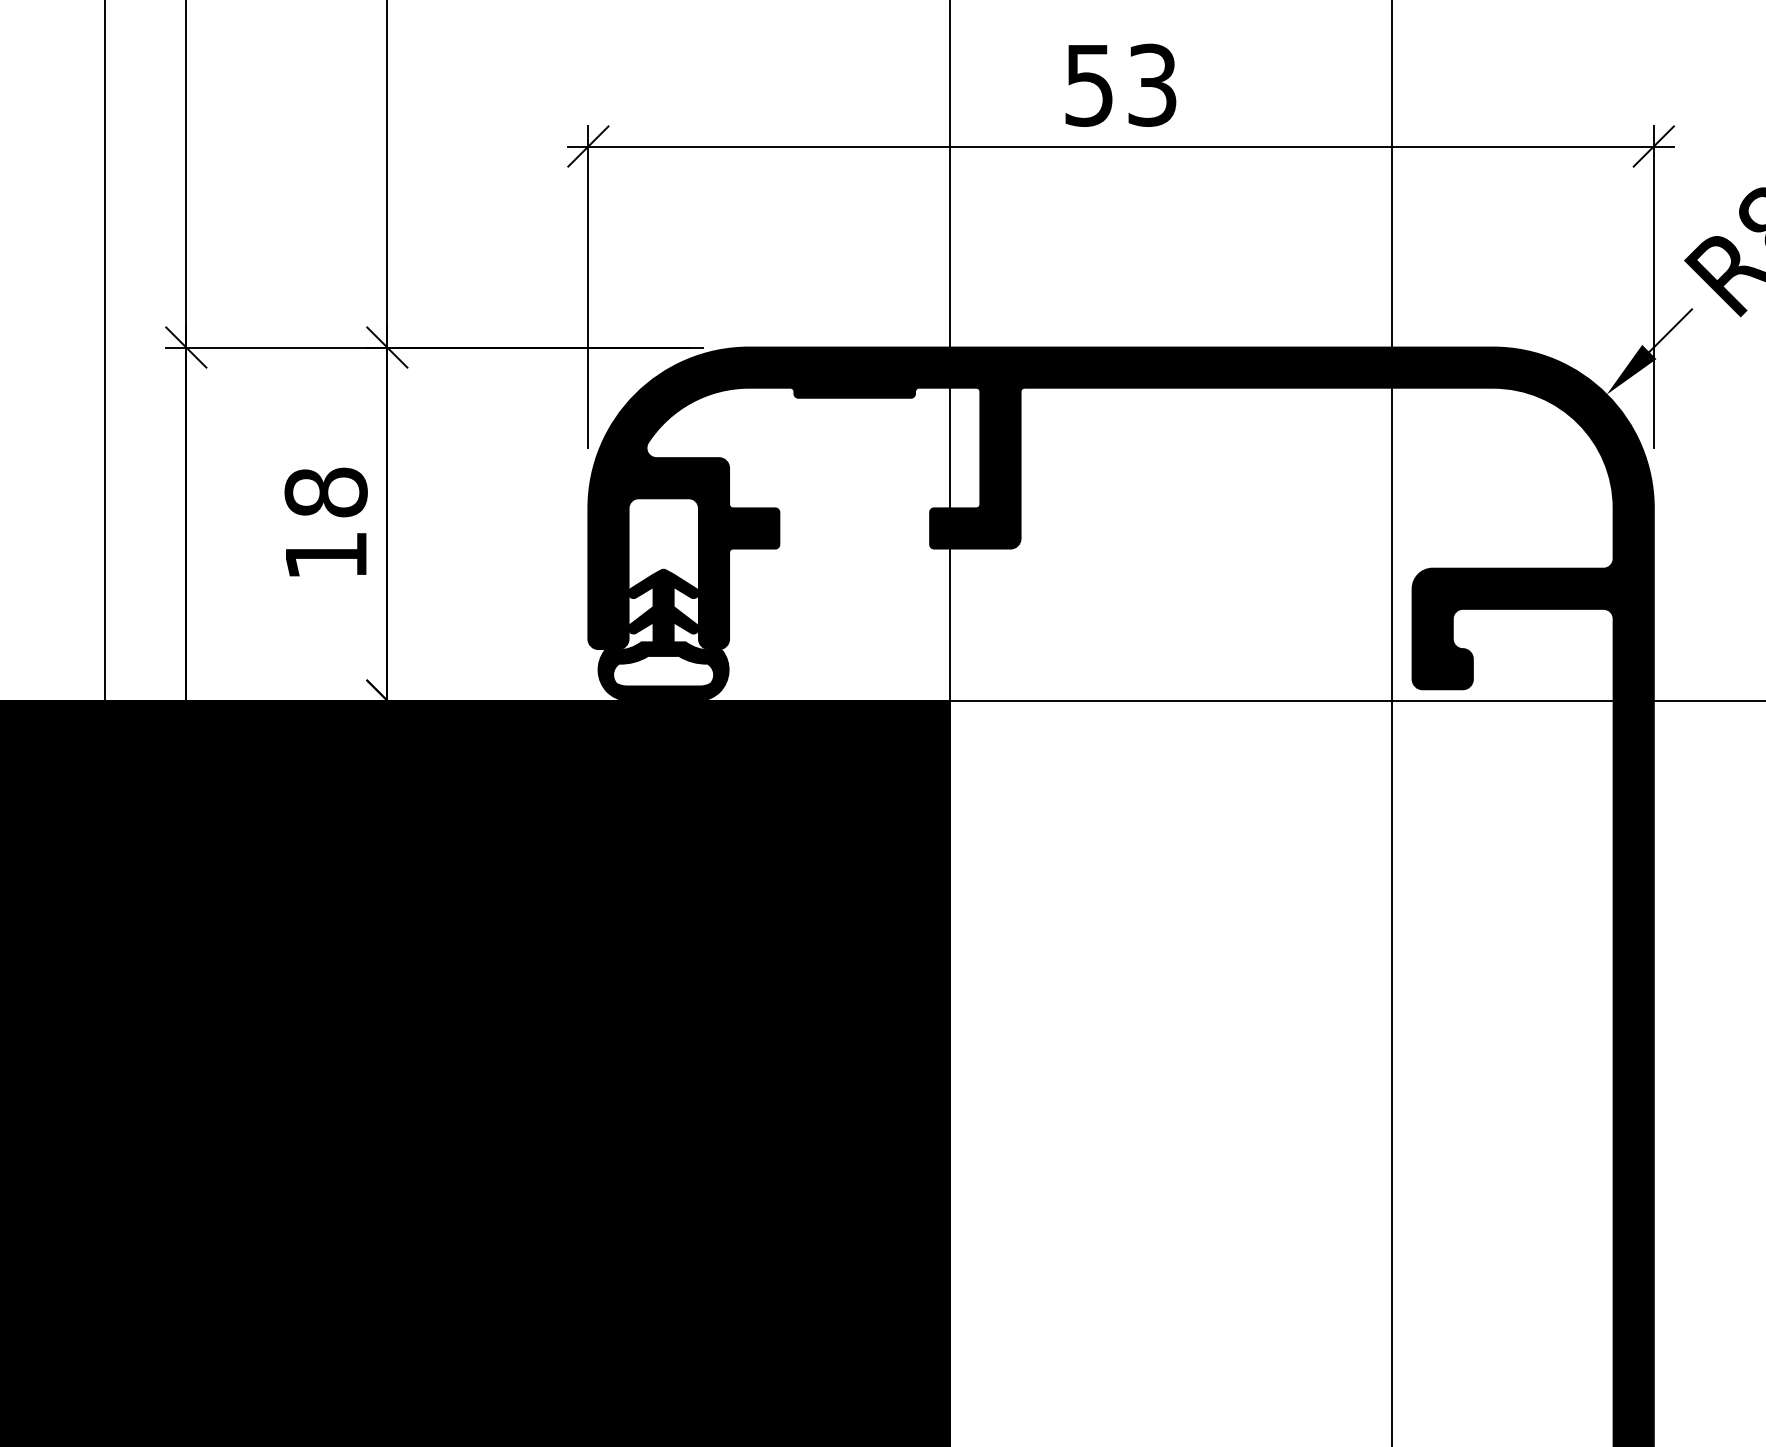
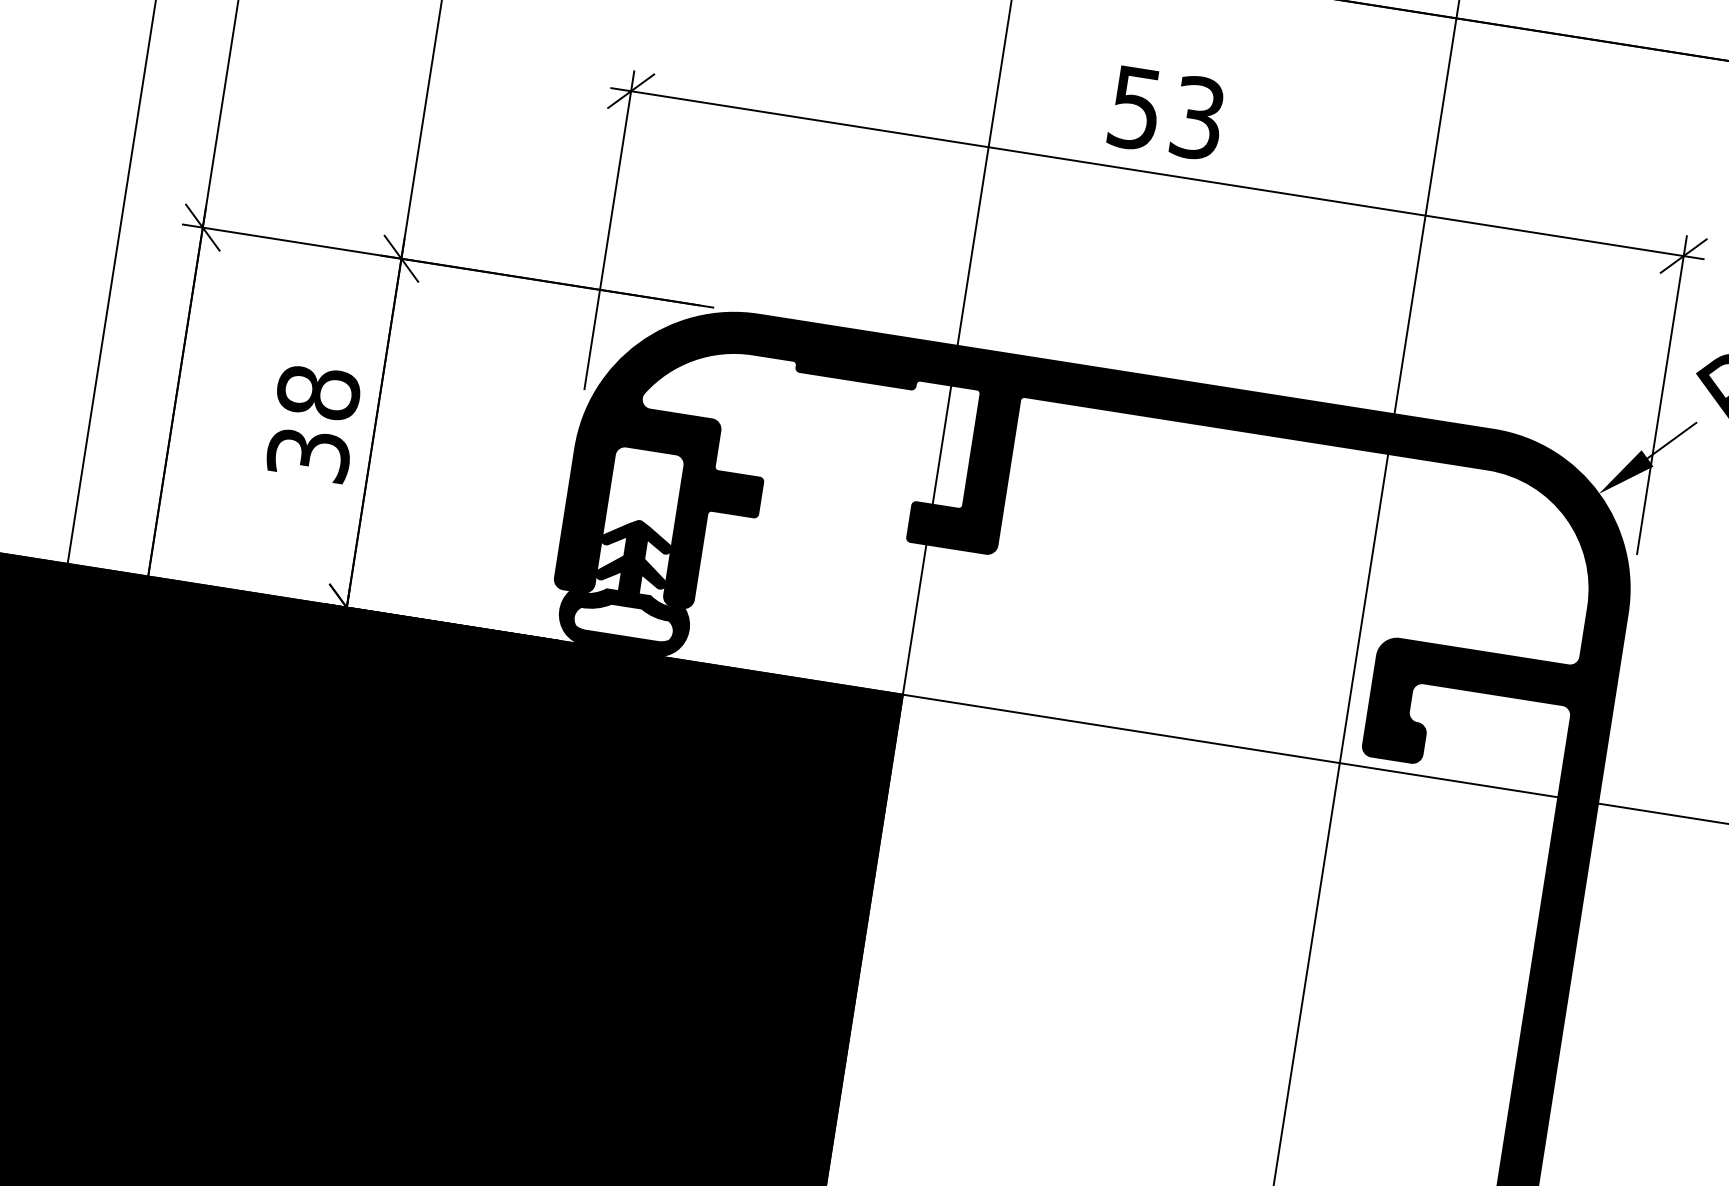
text: (325, 555) -> (308, 454), 18 -> 38

